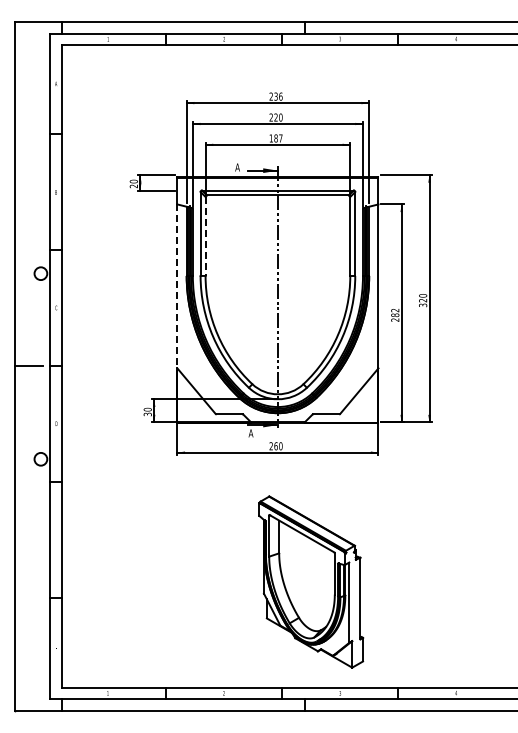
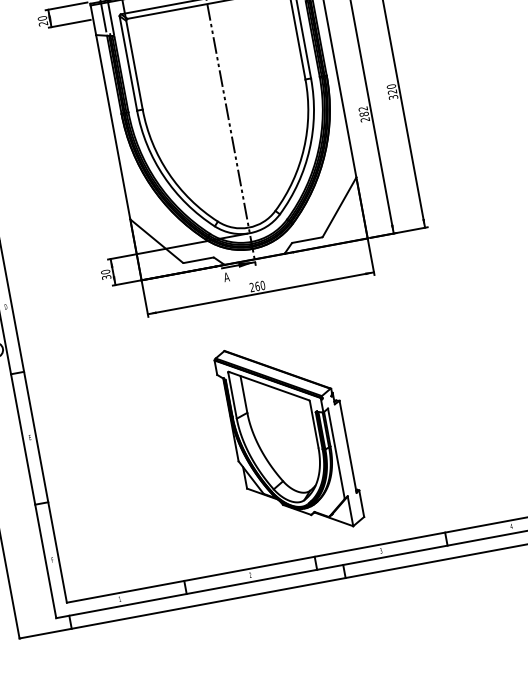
line: (205, 236) -> (134, 65), dashed -> solid
line: (177, 286) -> (113, 127), dashed -> solid
part: (311, 581) -> (289, 437), moved

